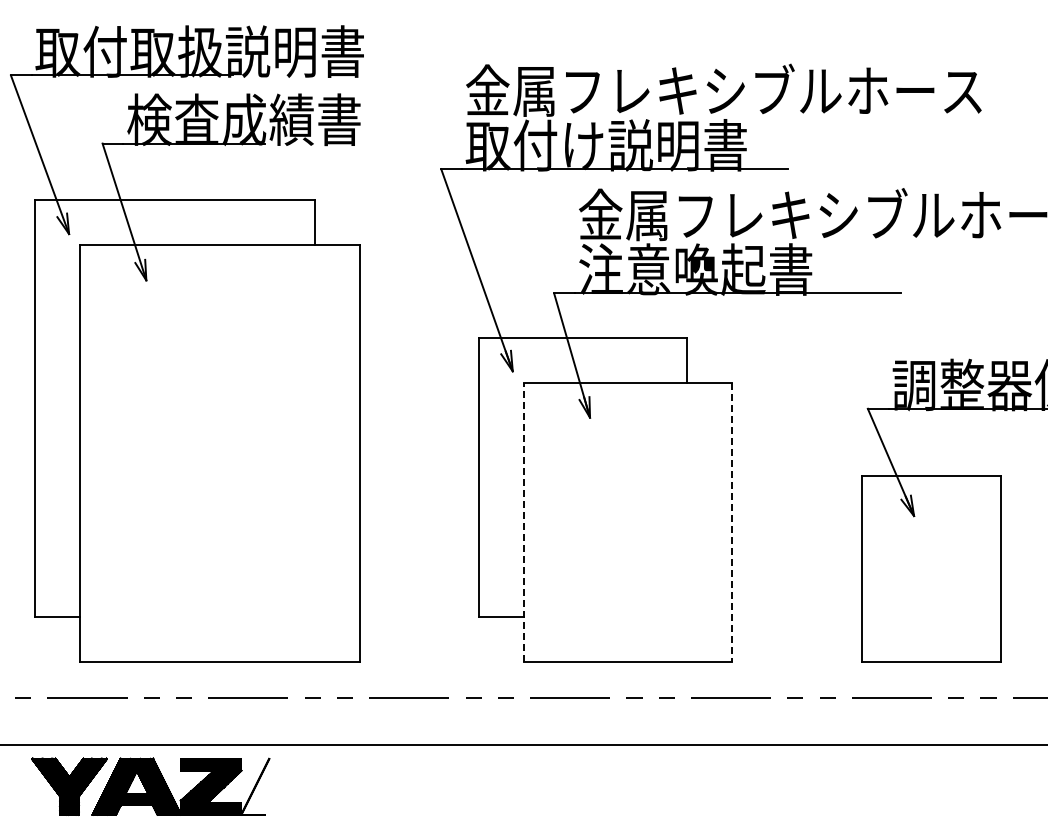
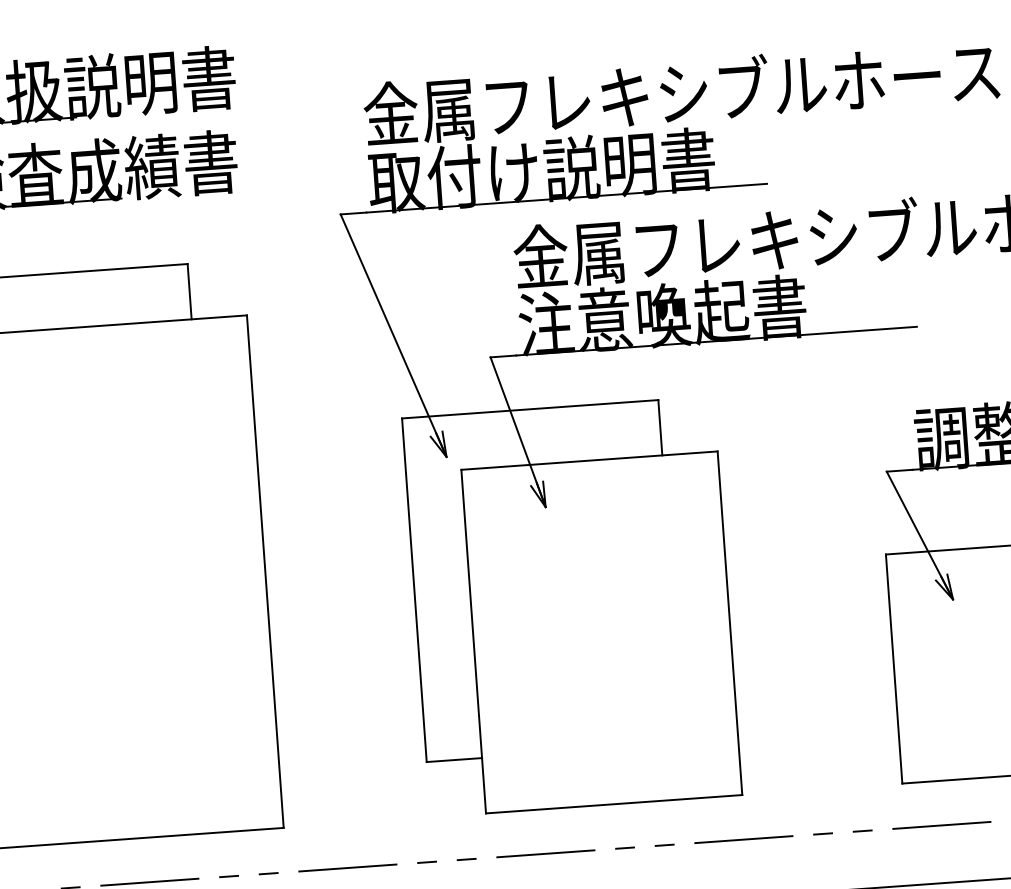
line: (524, 522) -> (474, 641), dashed -> solid
line: (732, 522) -> (730, 623), dashed -> solid

